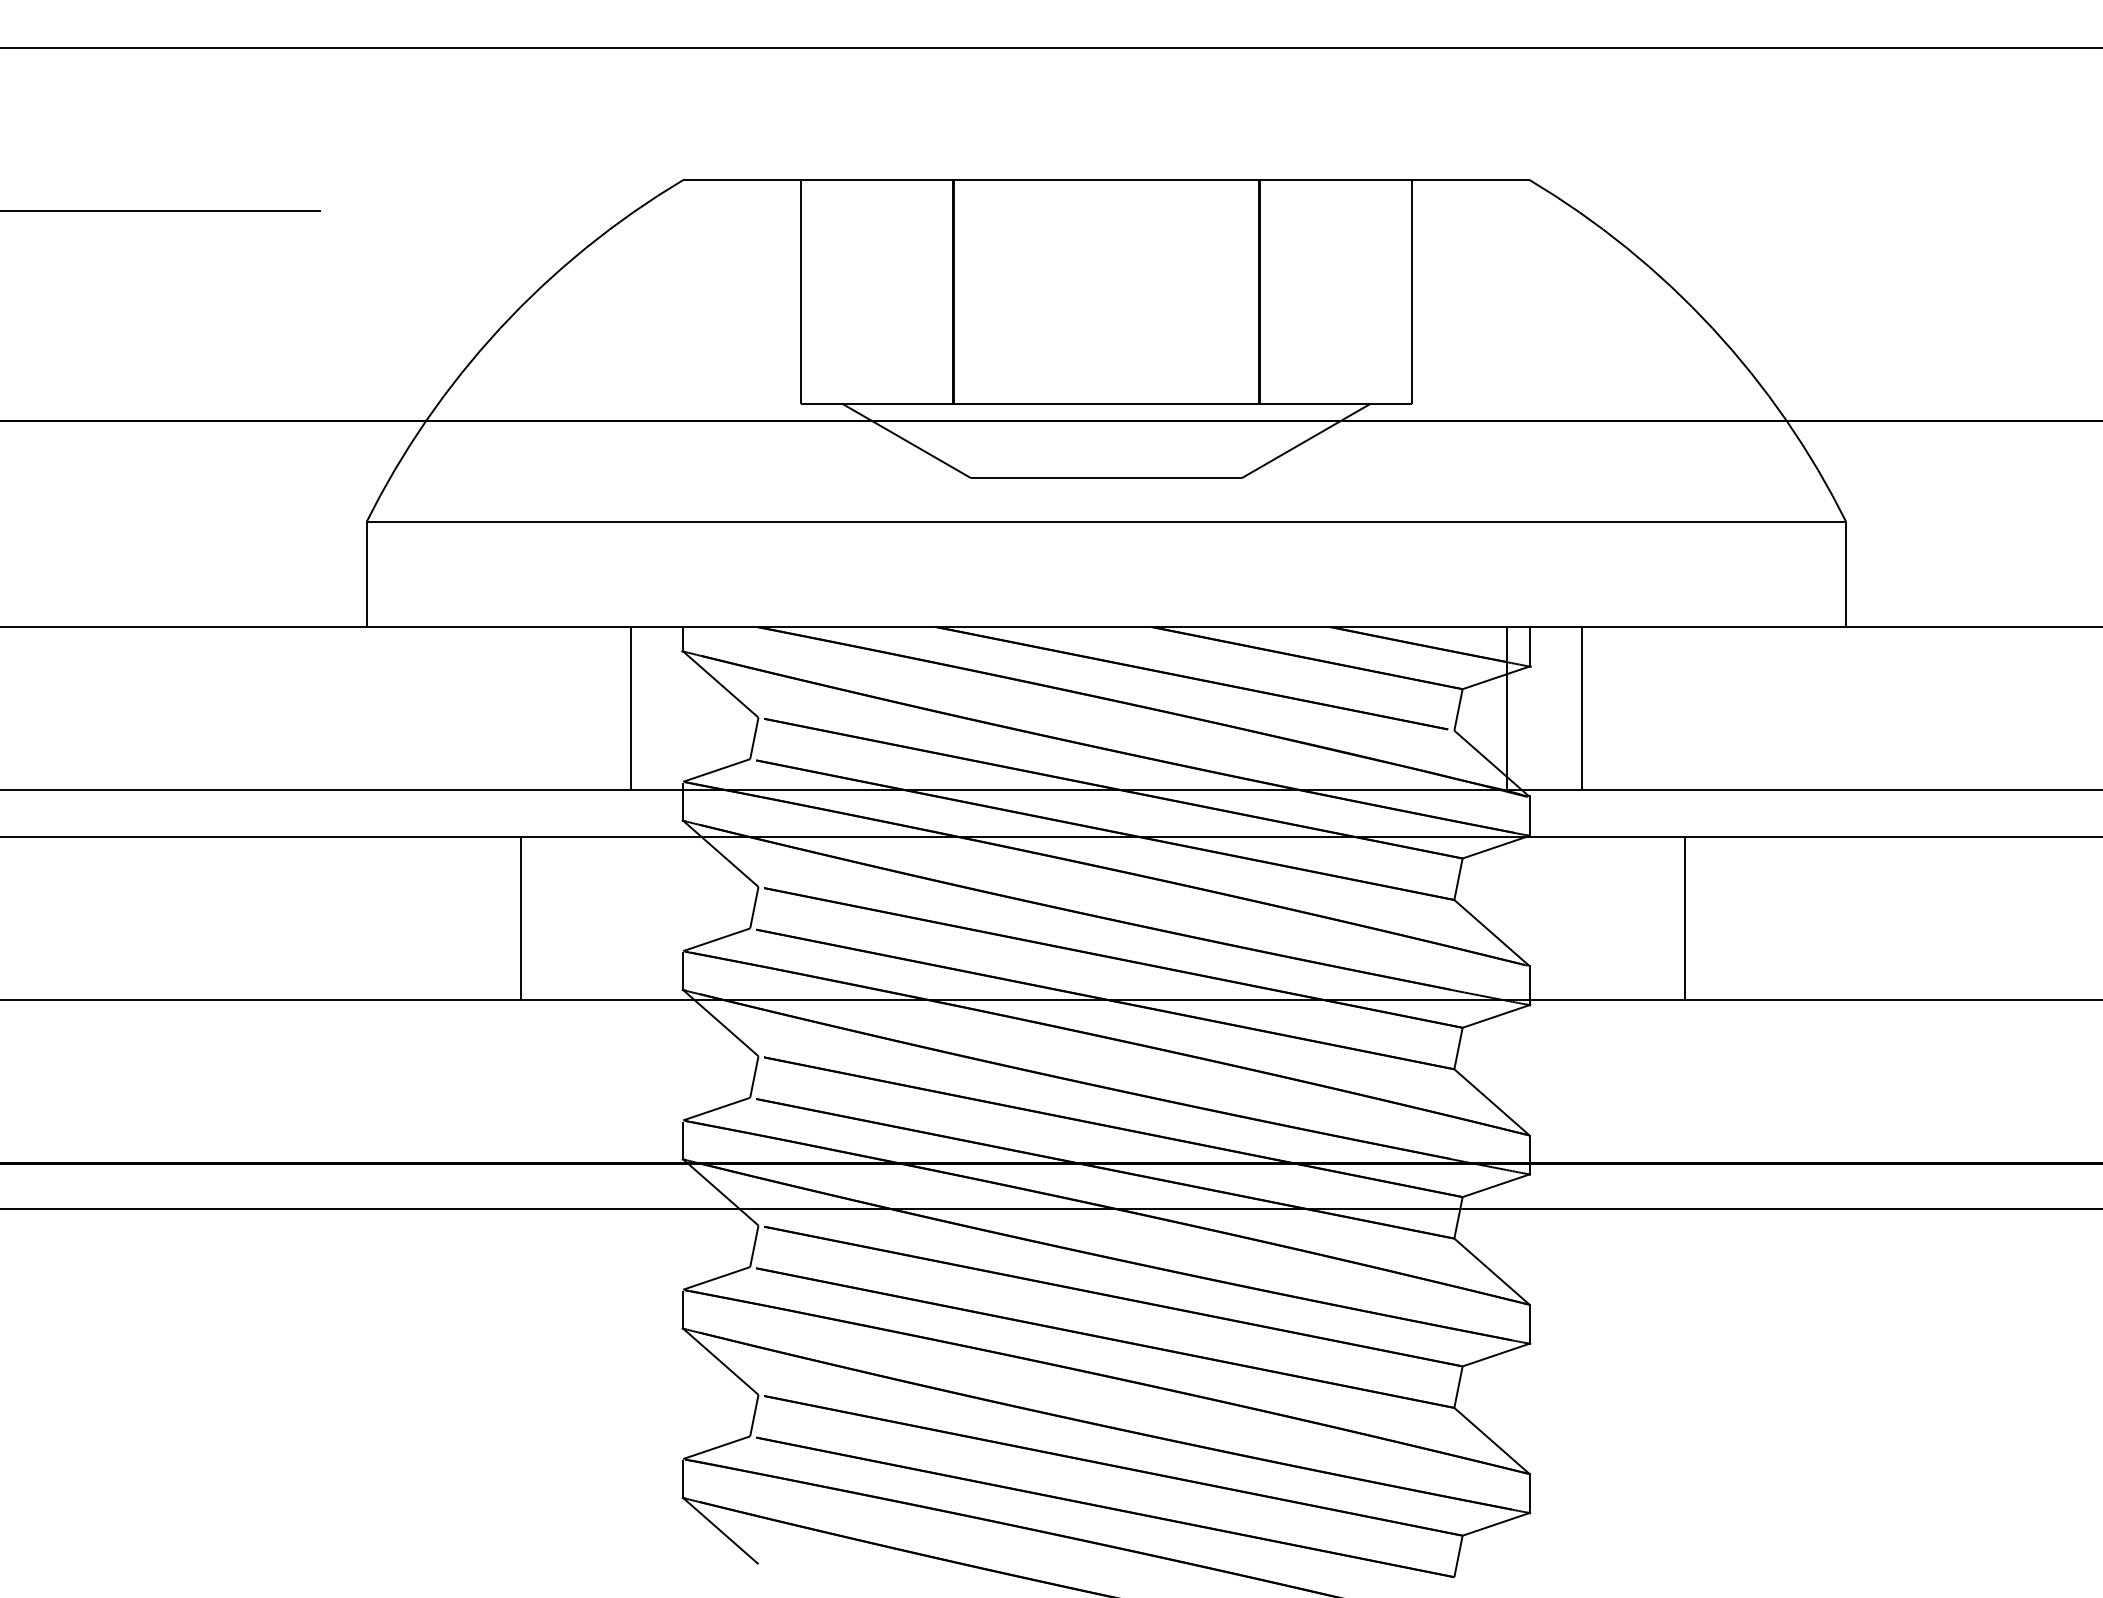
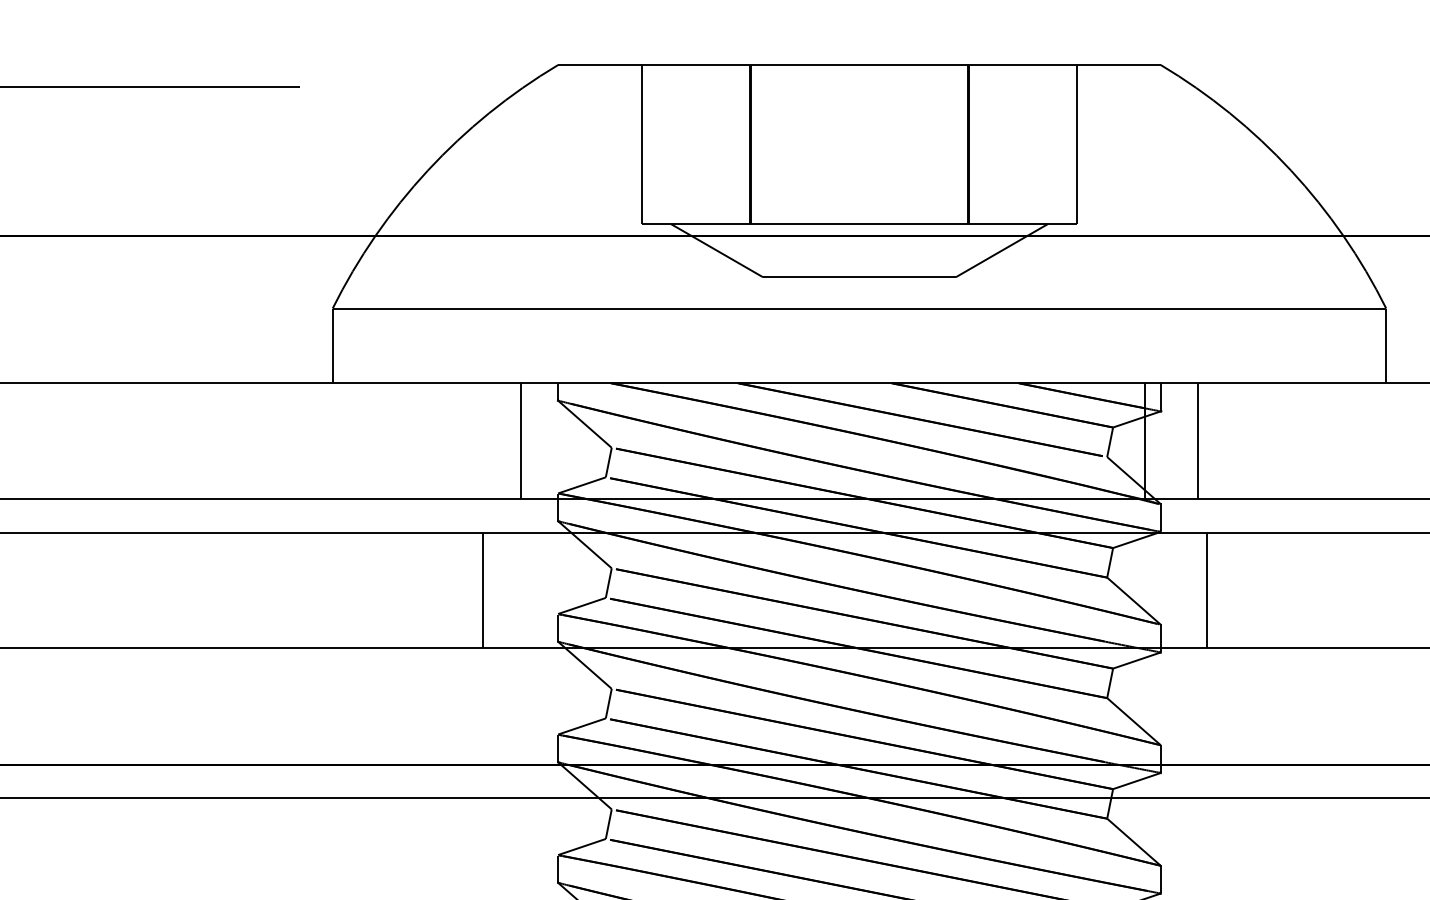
line: (520, 918) -> (482, 590), moved
line: (1685, 918) -> (1206, 590), moved

